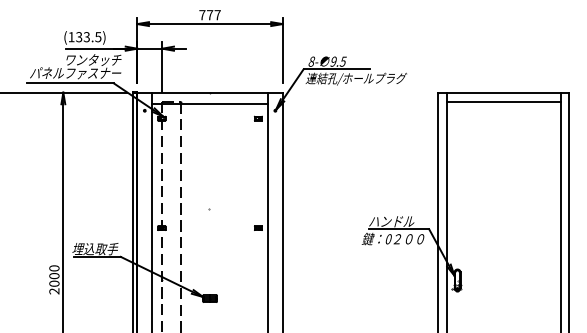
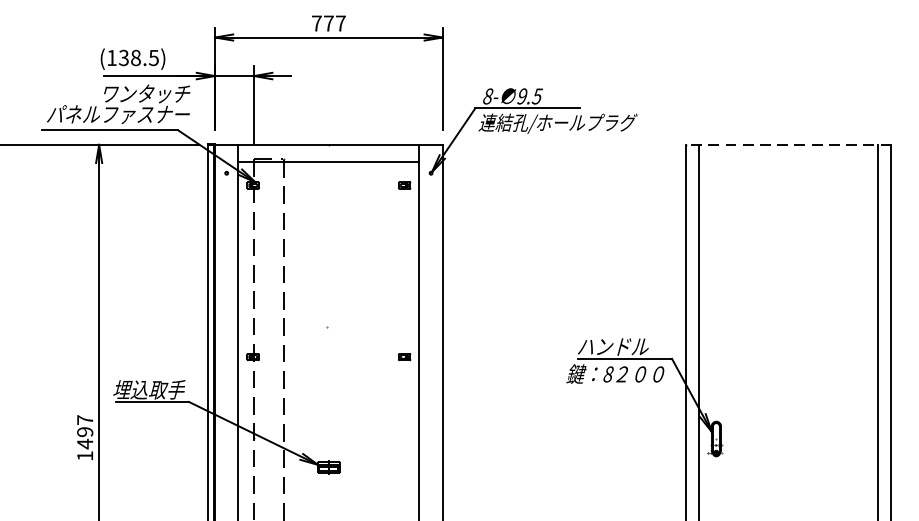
text: (86, 37) -> (135, 58), (133.5) -> (138.5)
line: (503, 92) -> (788, 144), solid -> dashed
line: (503, 101) -> (788, 158), removed
text: (388, 239) -> (608, 374), 0 -> 8
text: (54, 279) -> (85, 437), 2000 -> 1497

